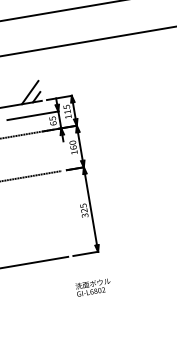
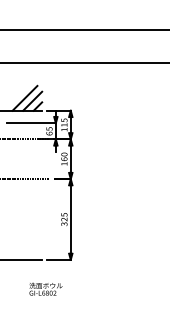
line: (20, 90) -> (24, 97), added
text: (92, 286) -> (45, 288), moved

